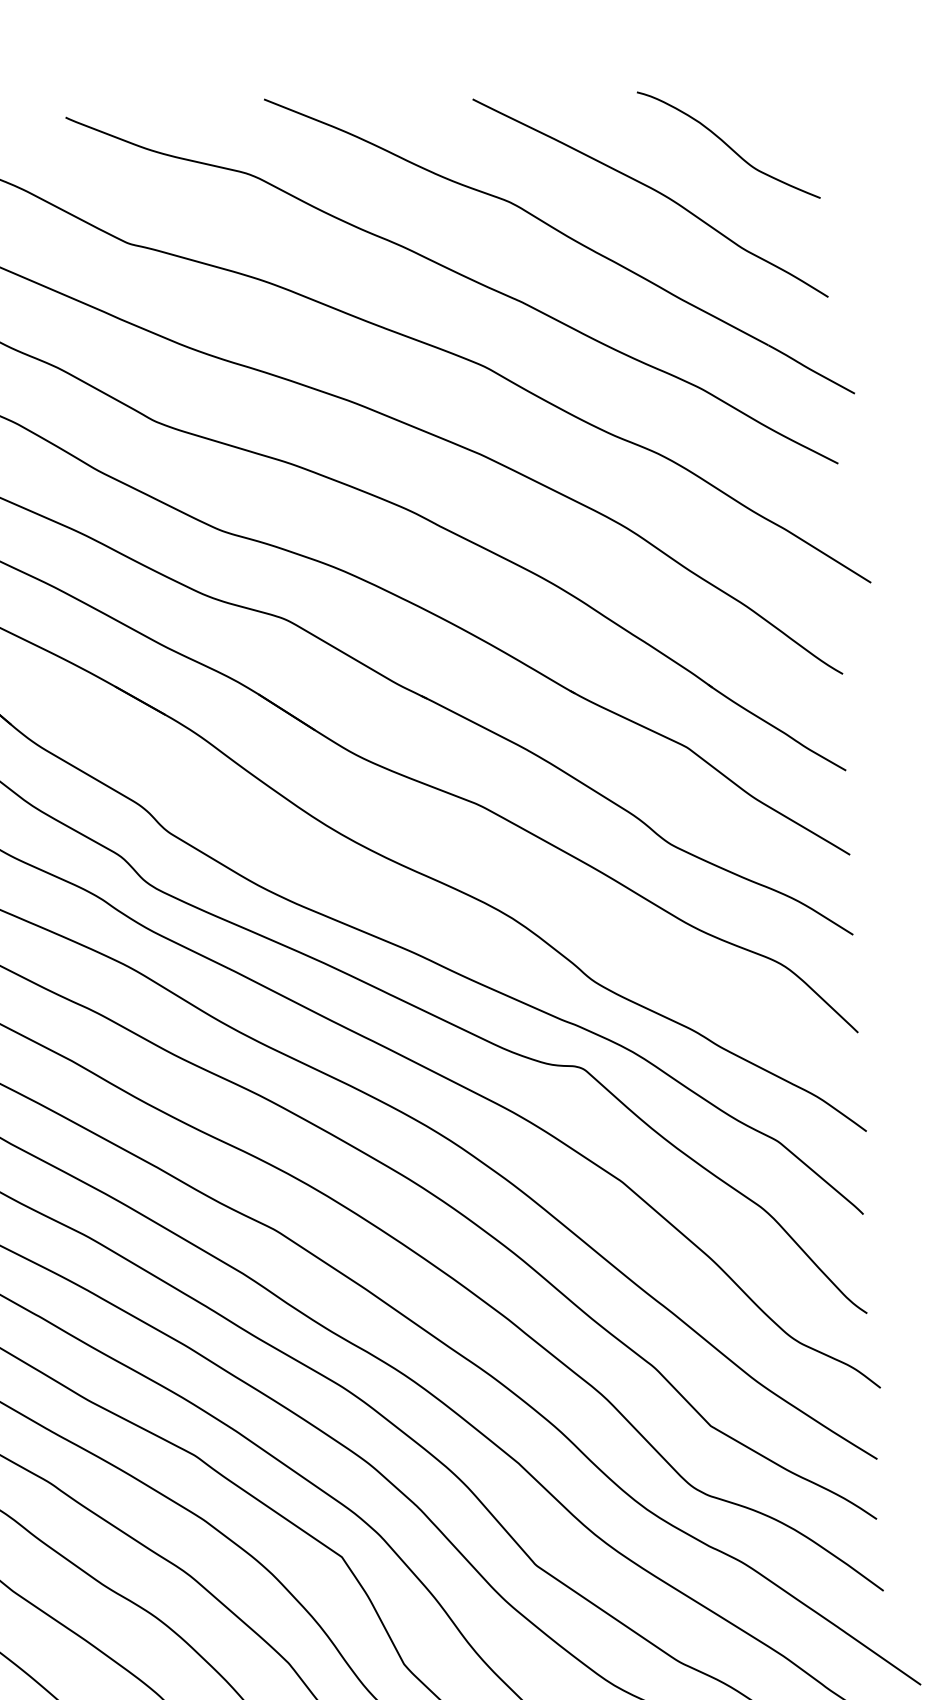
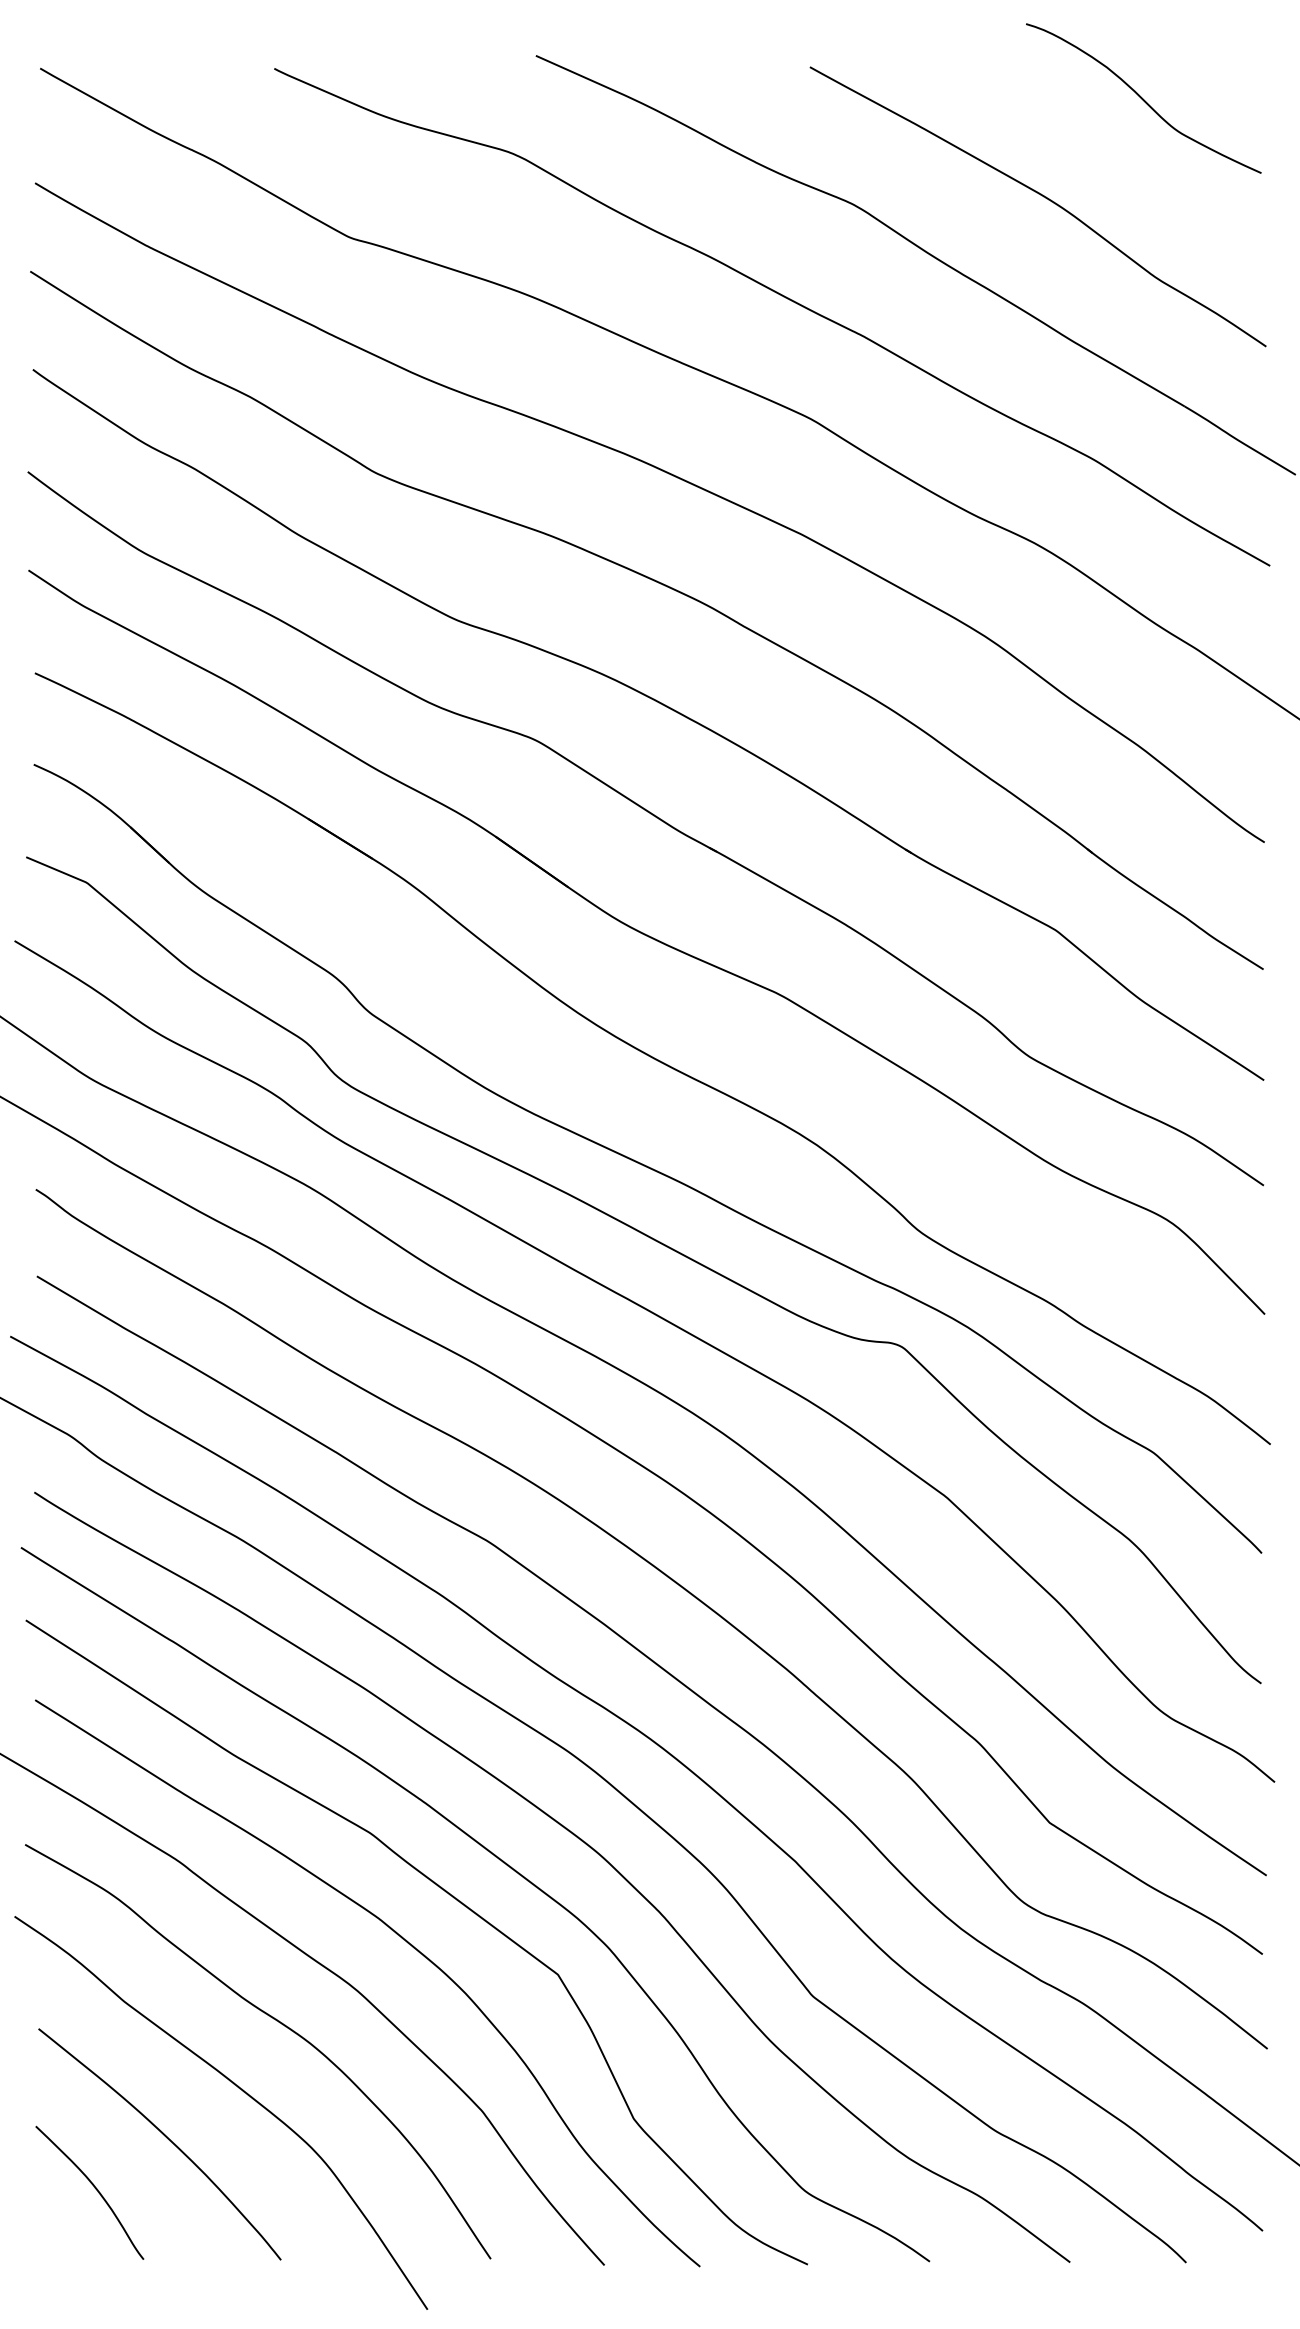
curve: (728, 145) -> (1143, 98), moved

